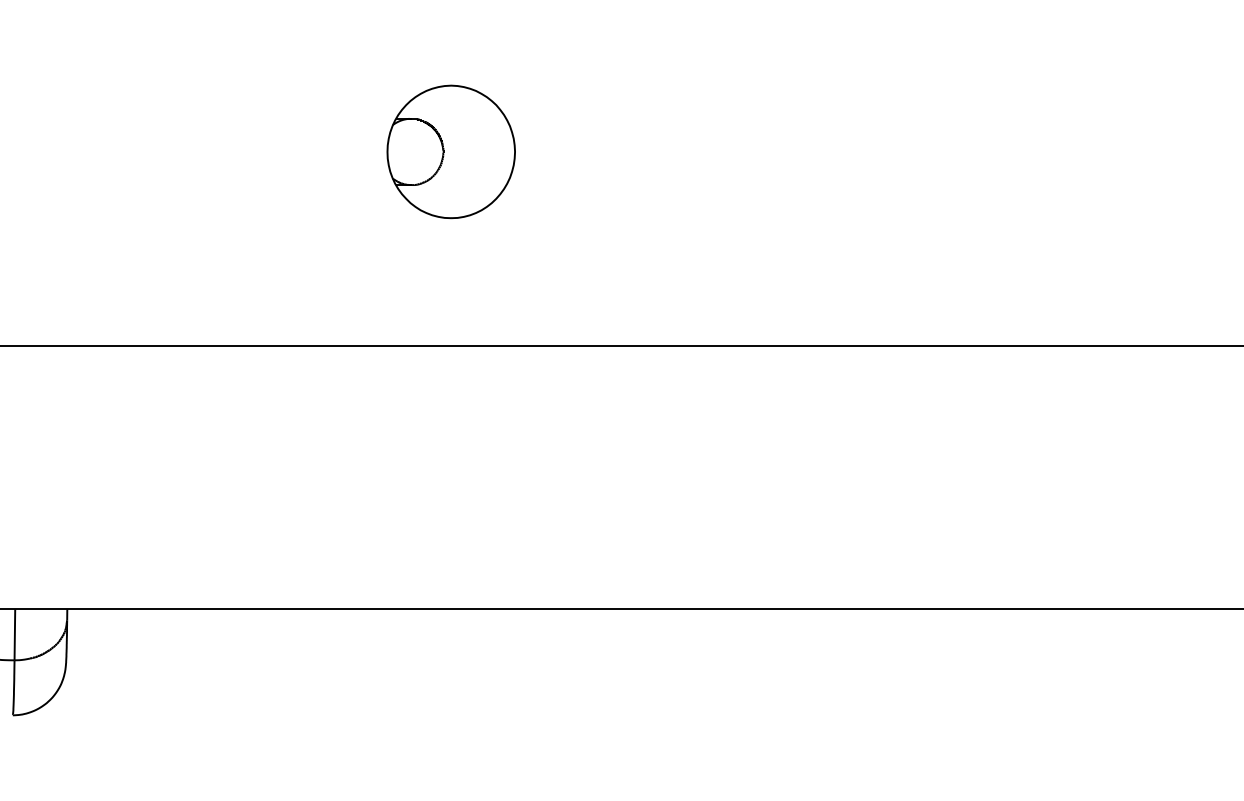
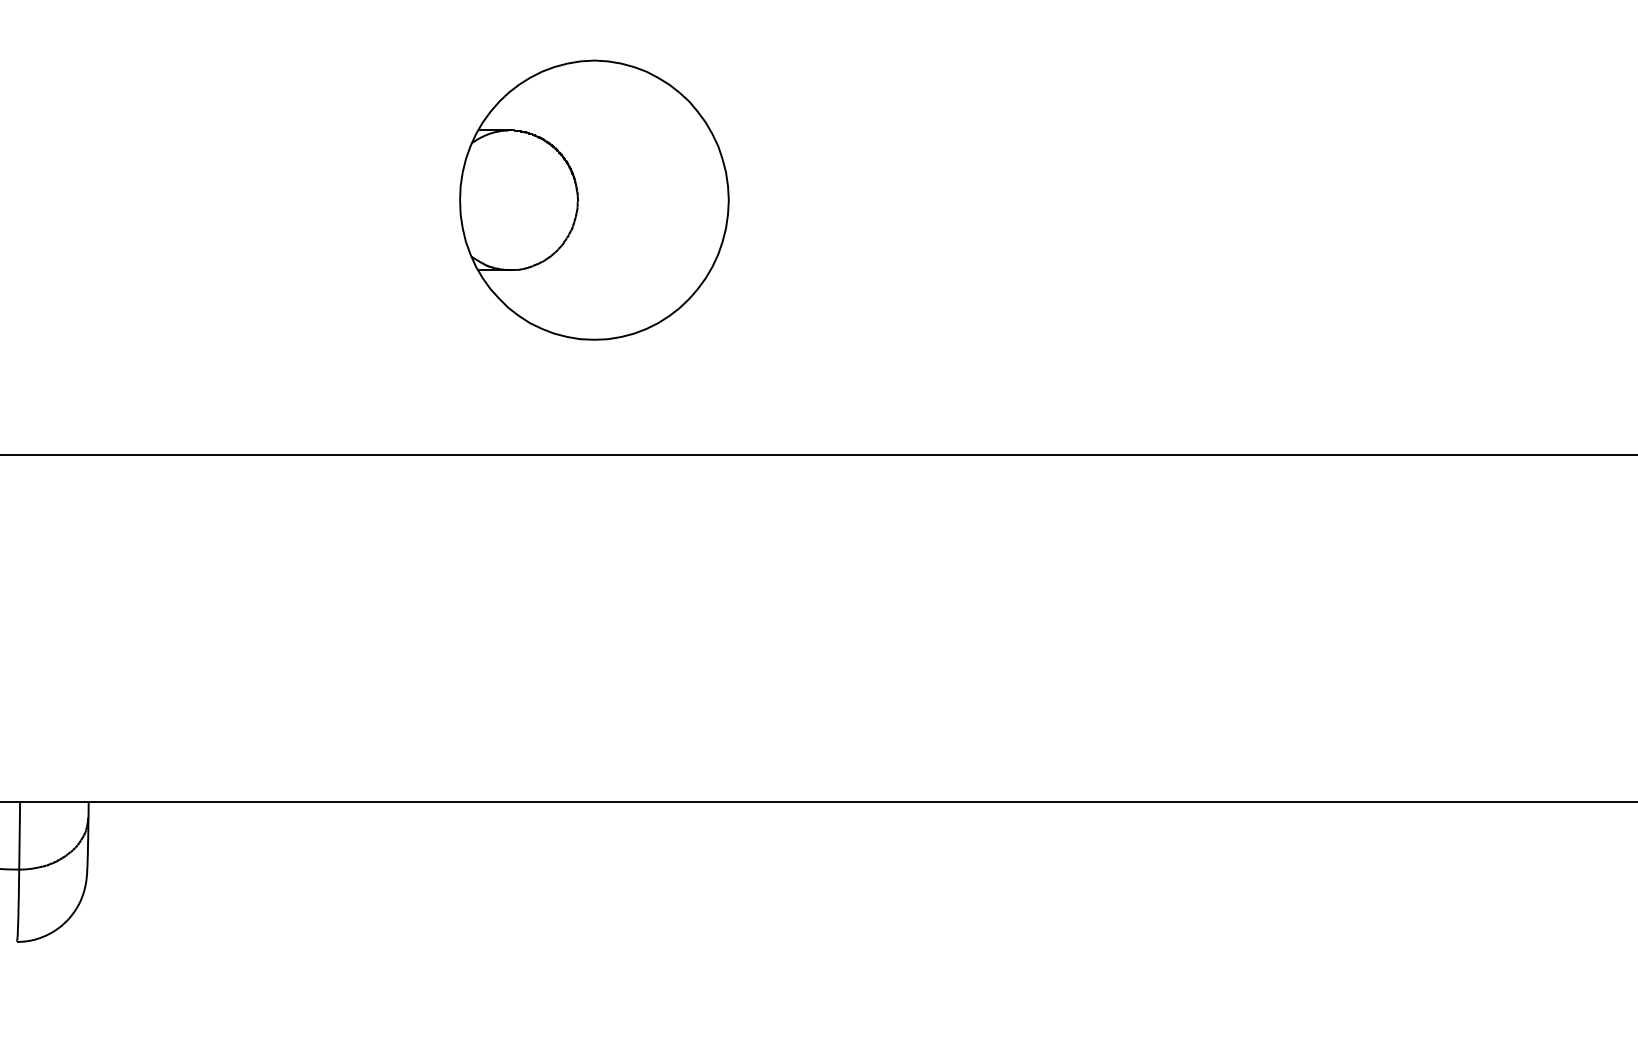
part: (450, 151) -> (593, 199), size x1.6

